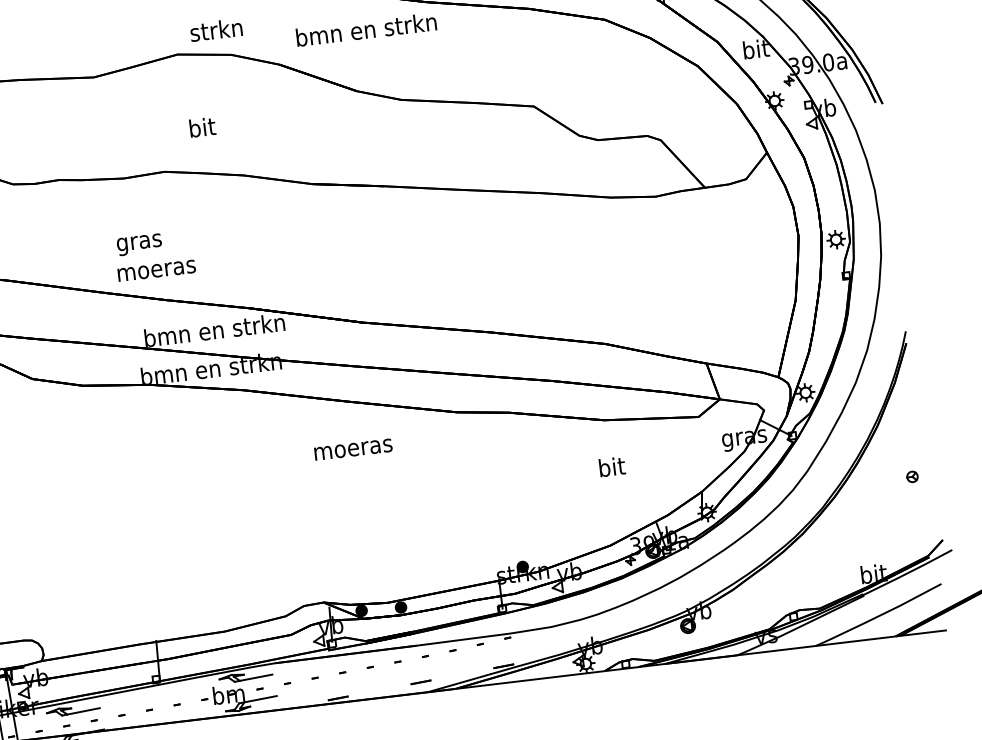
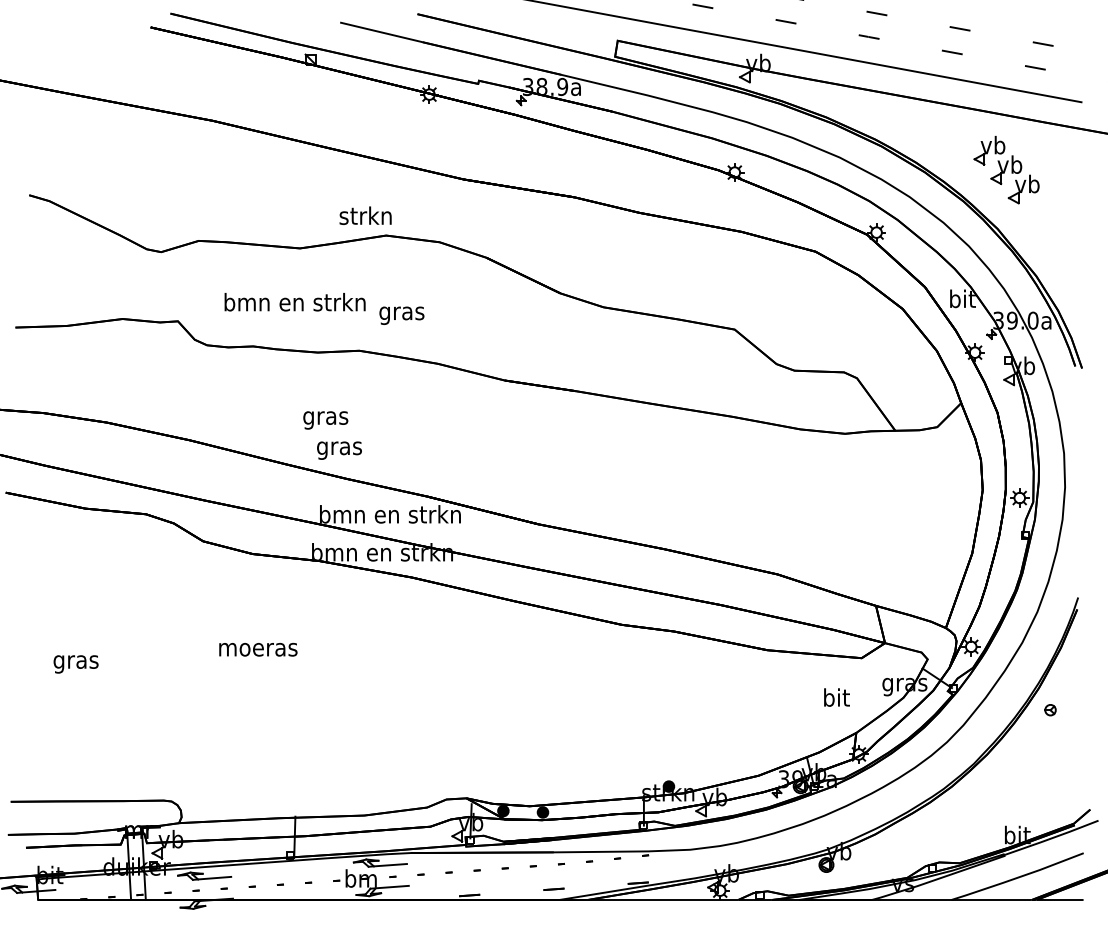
text: (216, 29) -> (365, 215), moved
text: (365, 30) -> (294, 302), moved
text: (201, 128) -> (401, 312), bit -> gras
text: (156, 272) -> (339, 450), moeras -> gras
text: (353, 449) -> (258, 649), moved
text: (611, 466) -> (836, 697), moved
part: (912, 477) -> (1050, 710), moved

